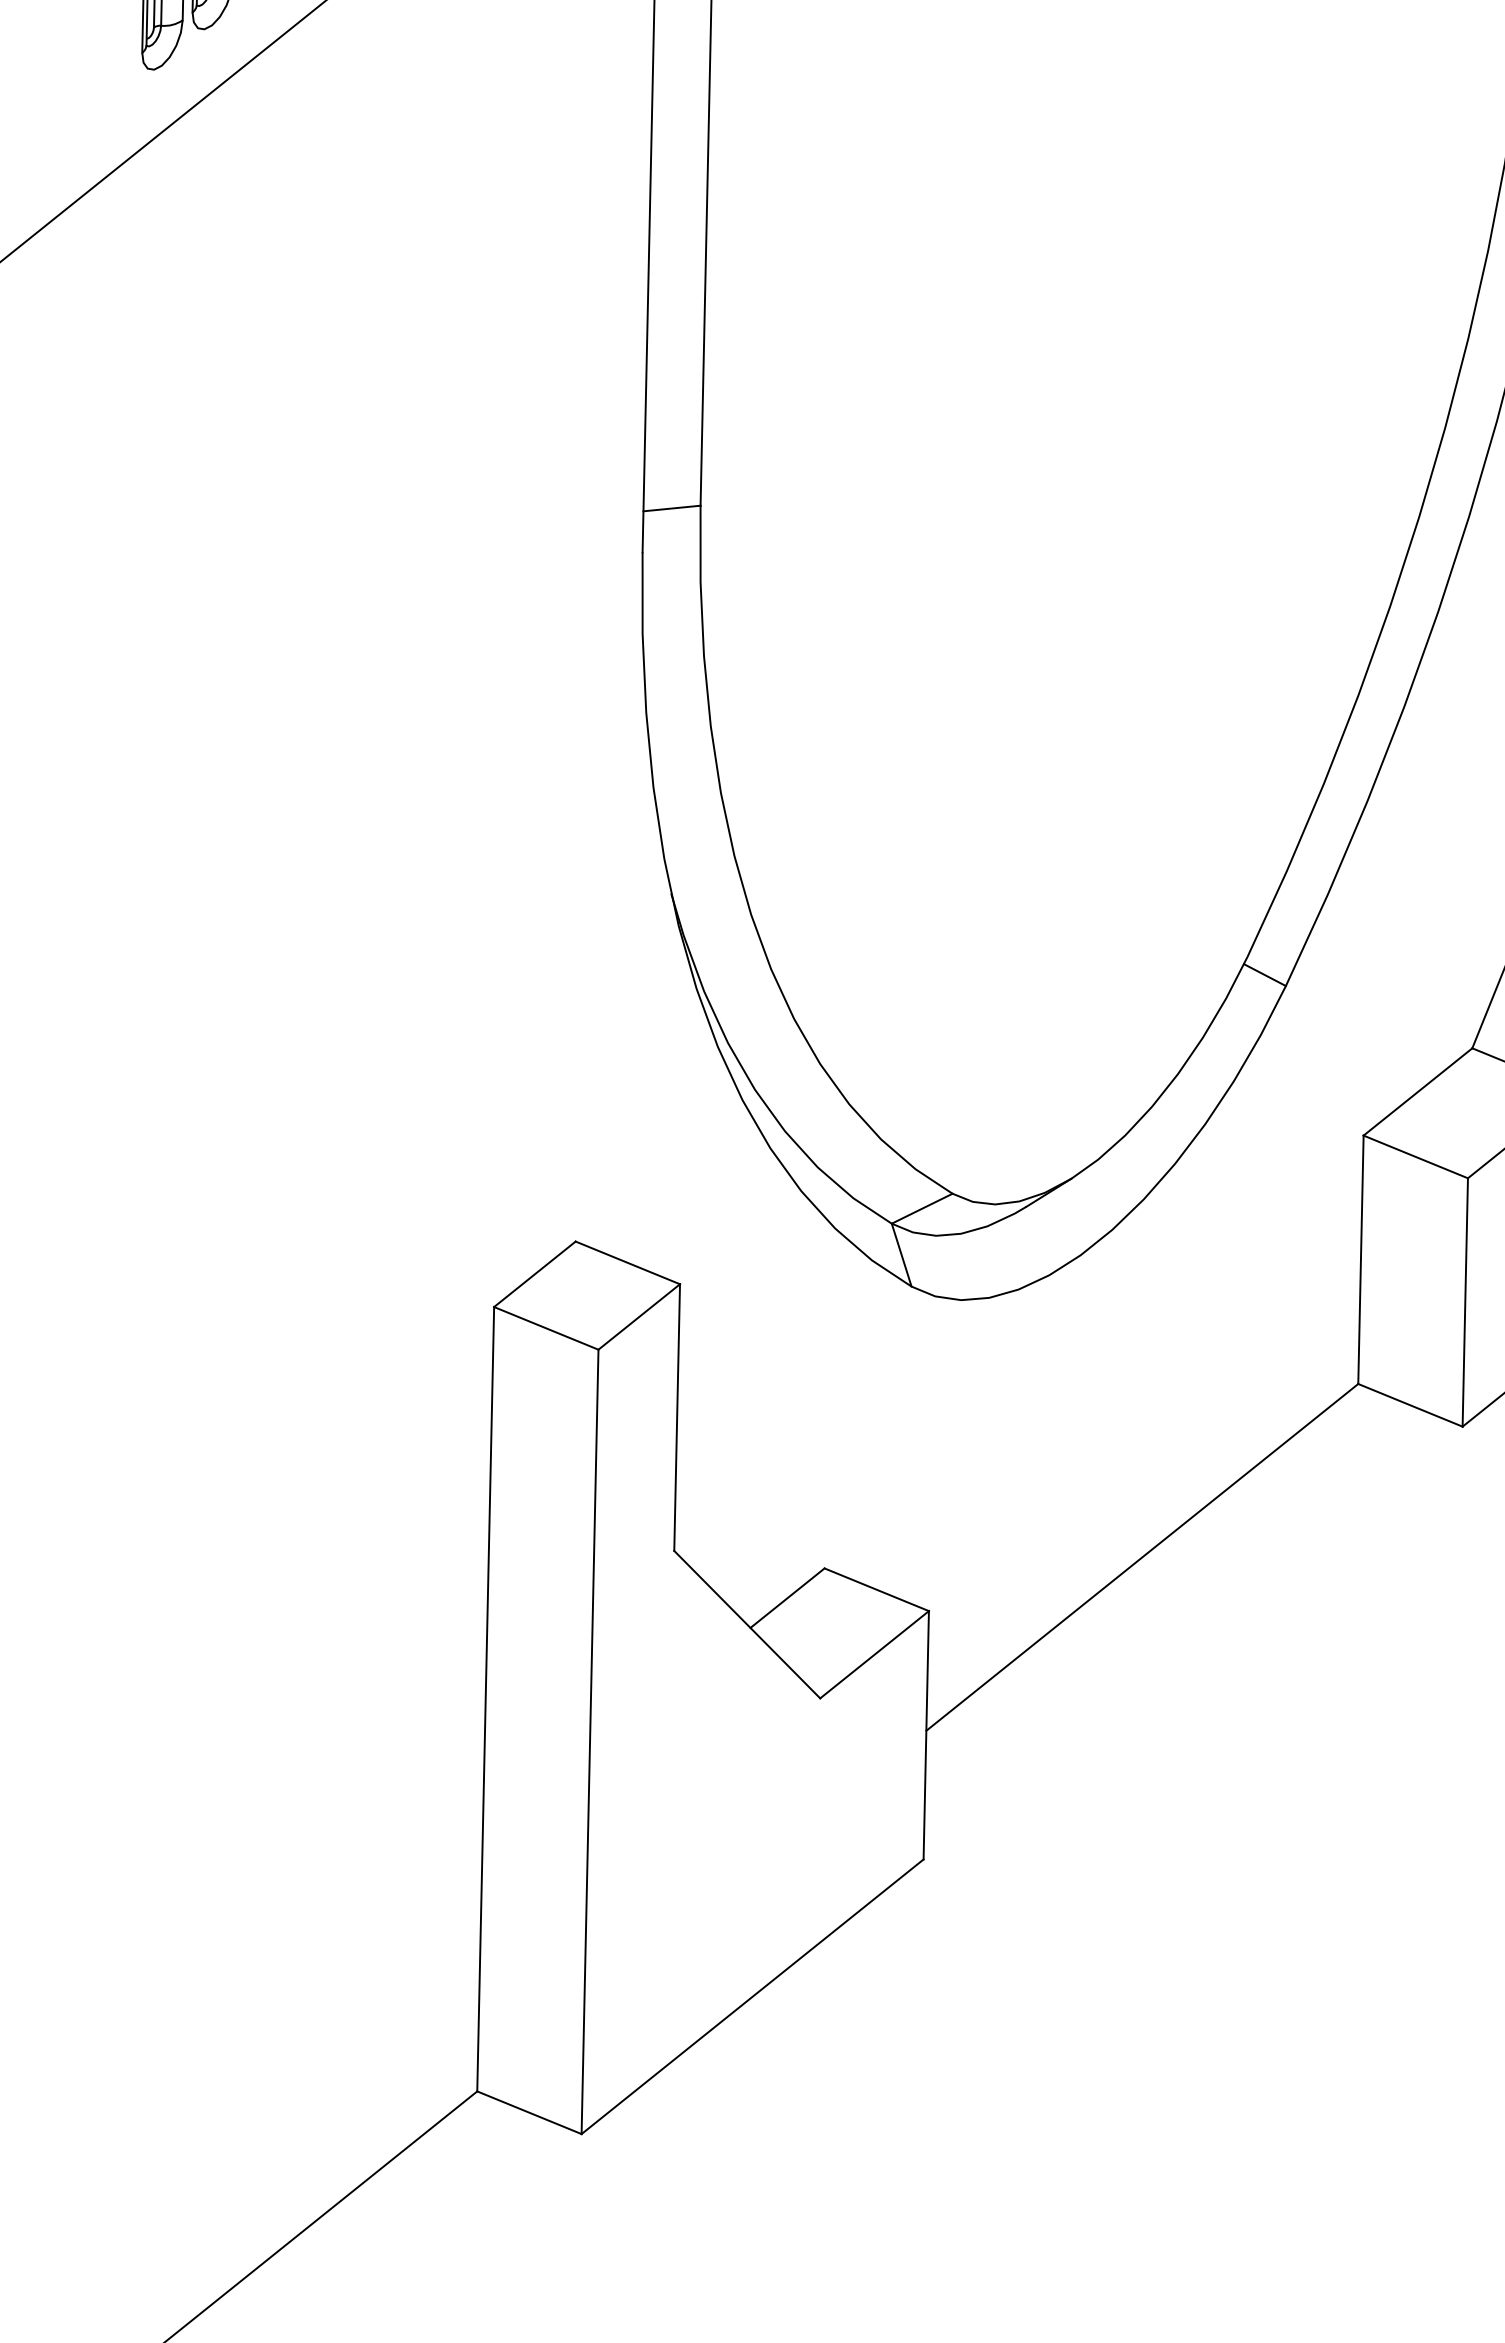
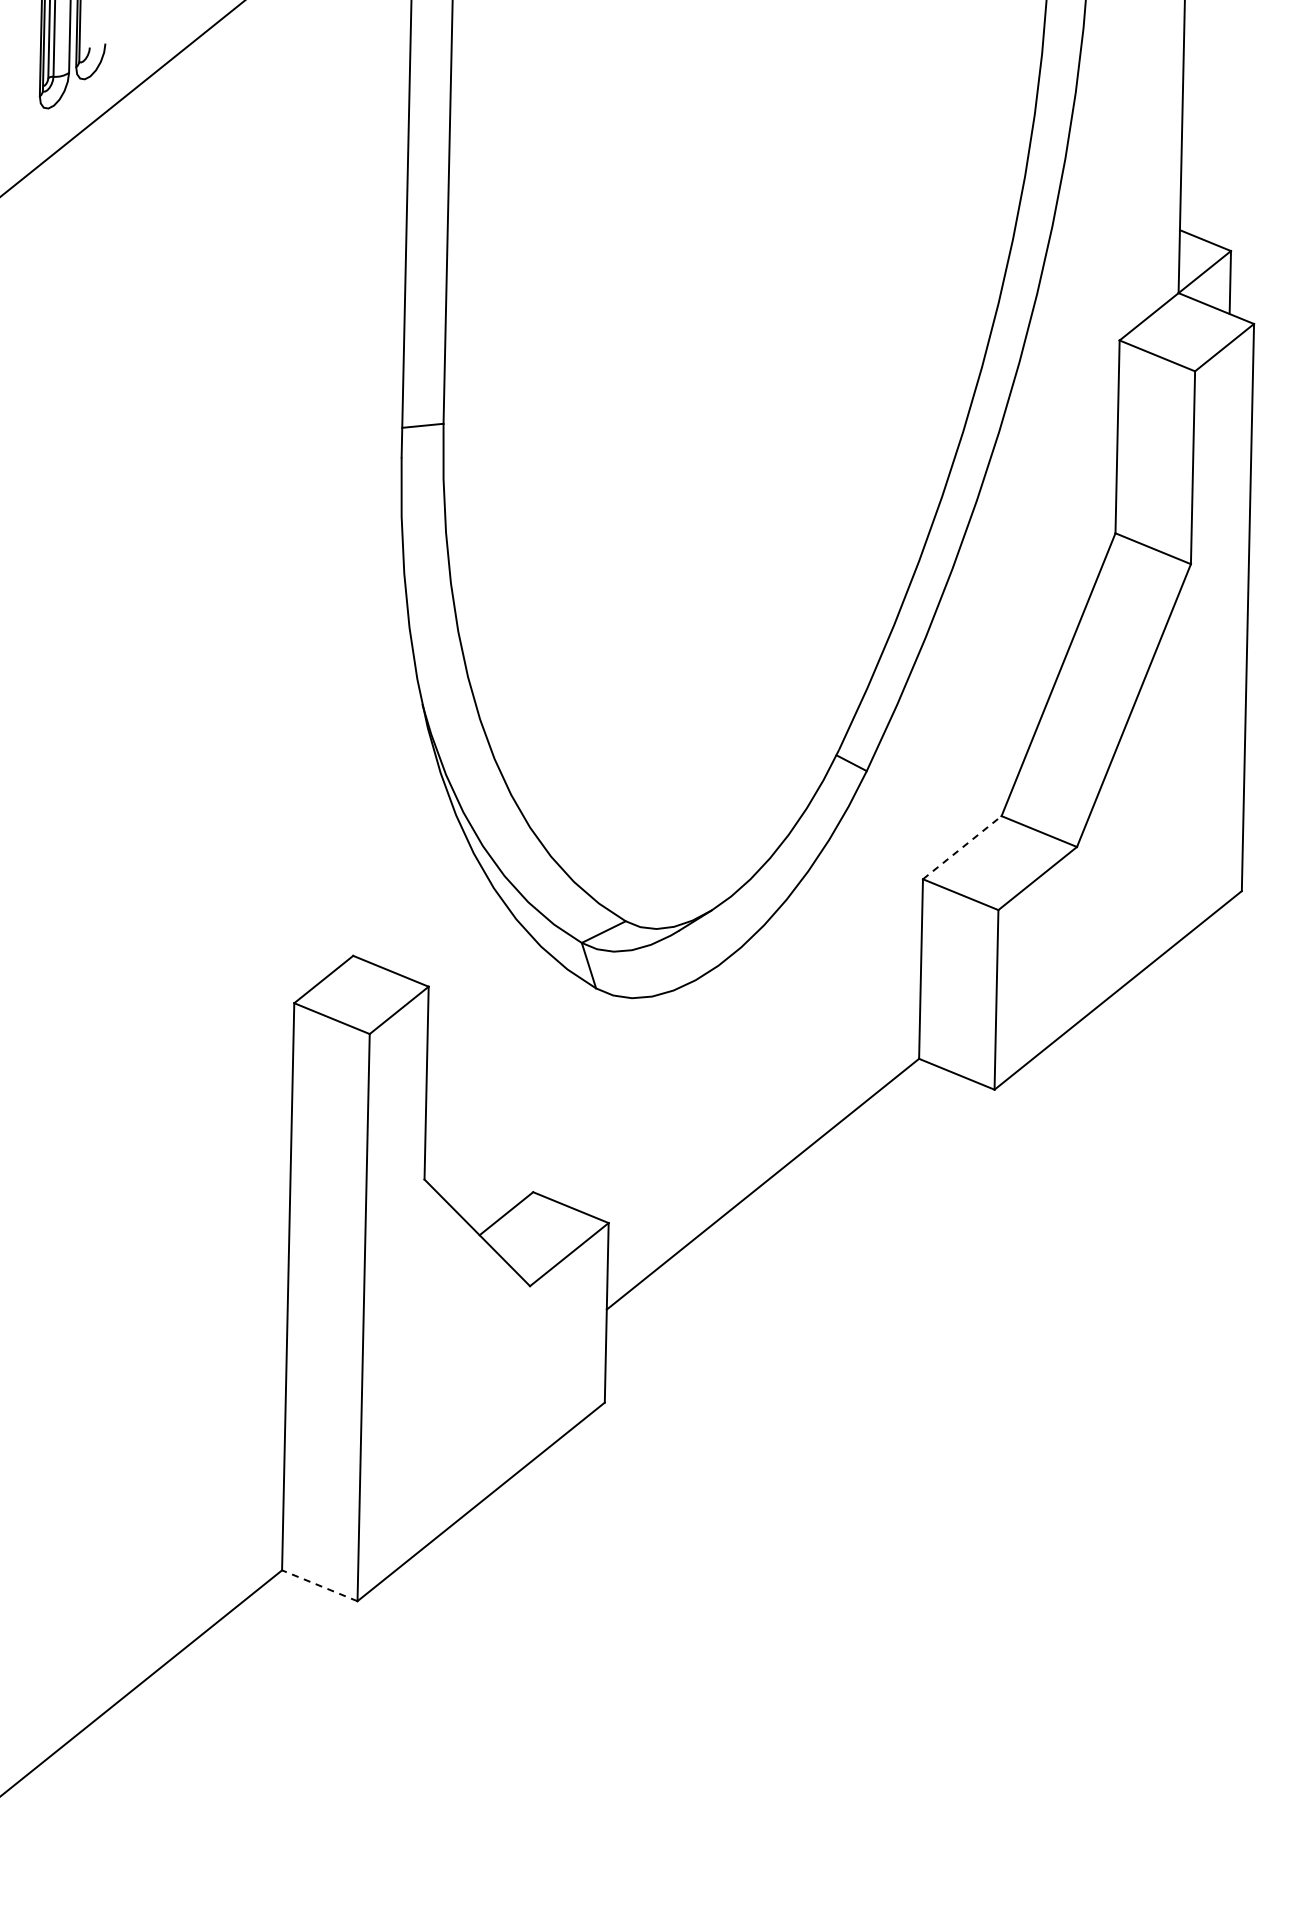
line: (1418, 1091) -> (962, 847), solid -> dashed
line: (529, 2112) -> (319, 1585), solid -> dashed

